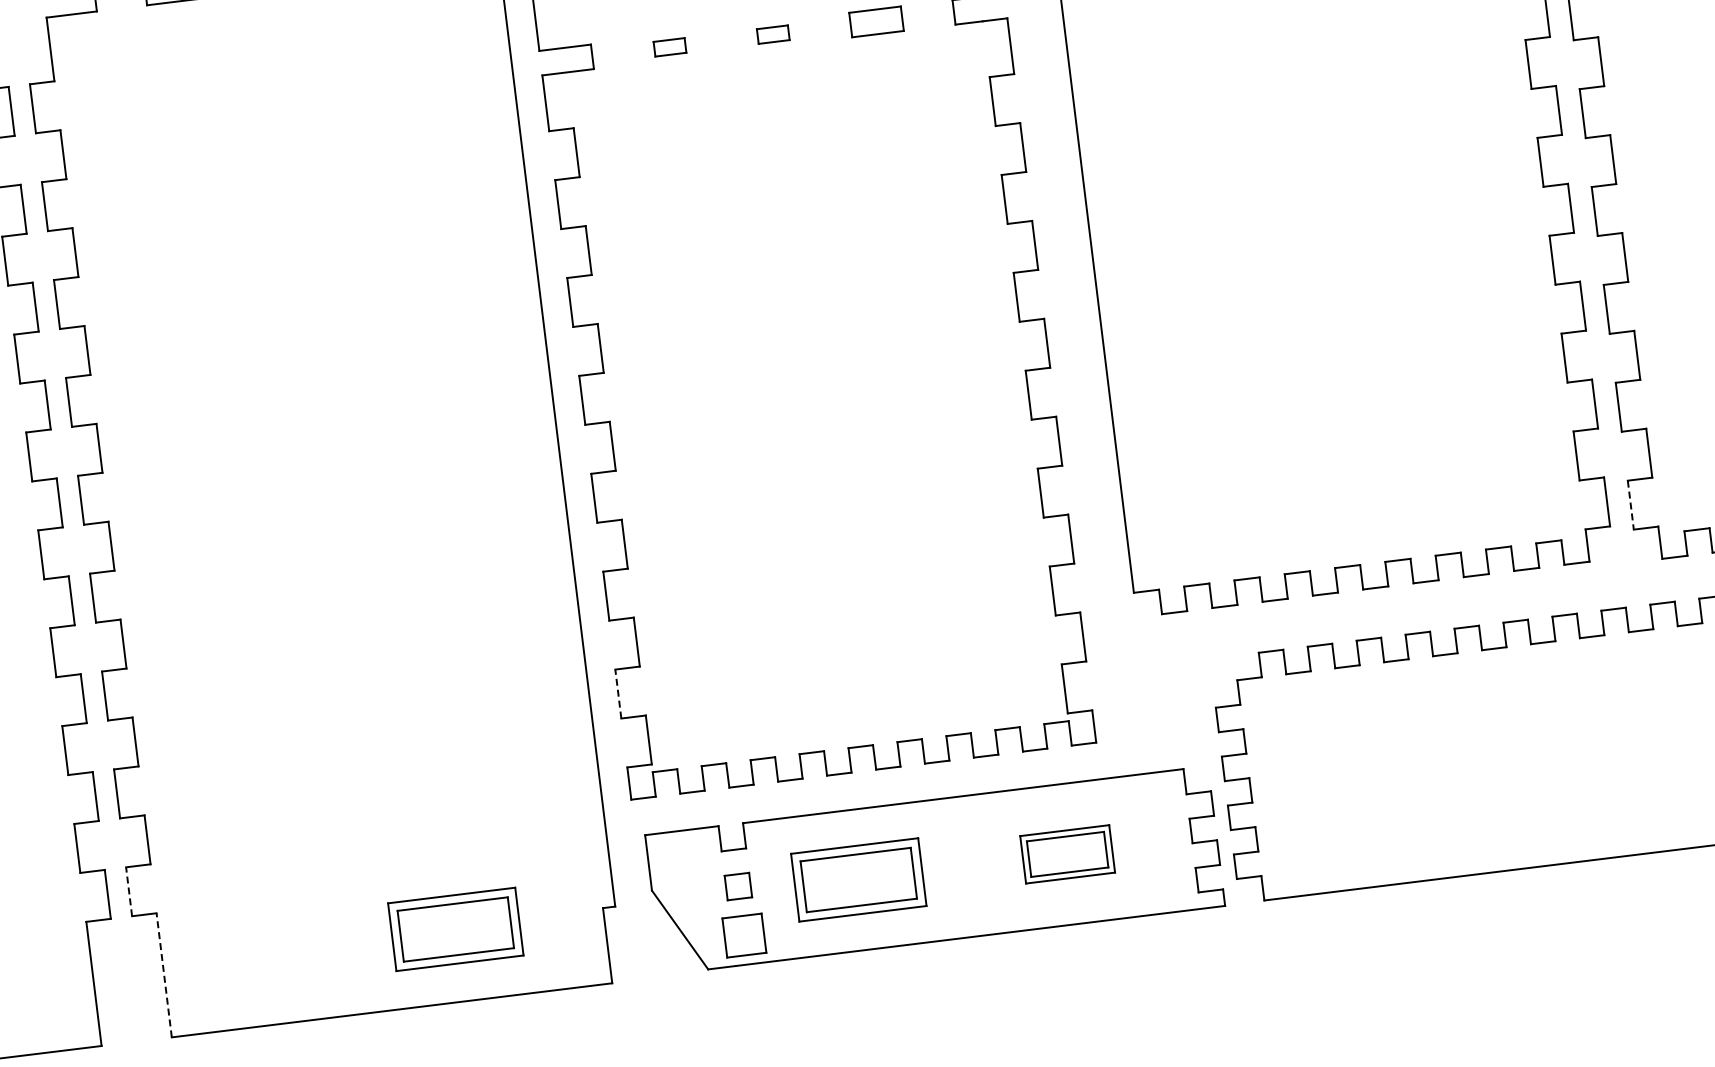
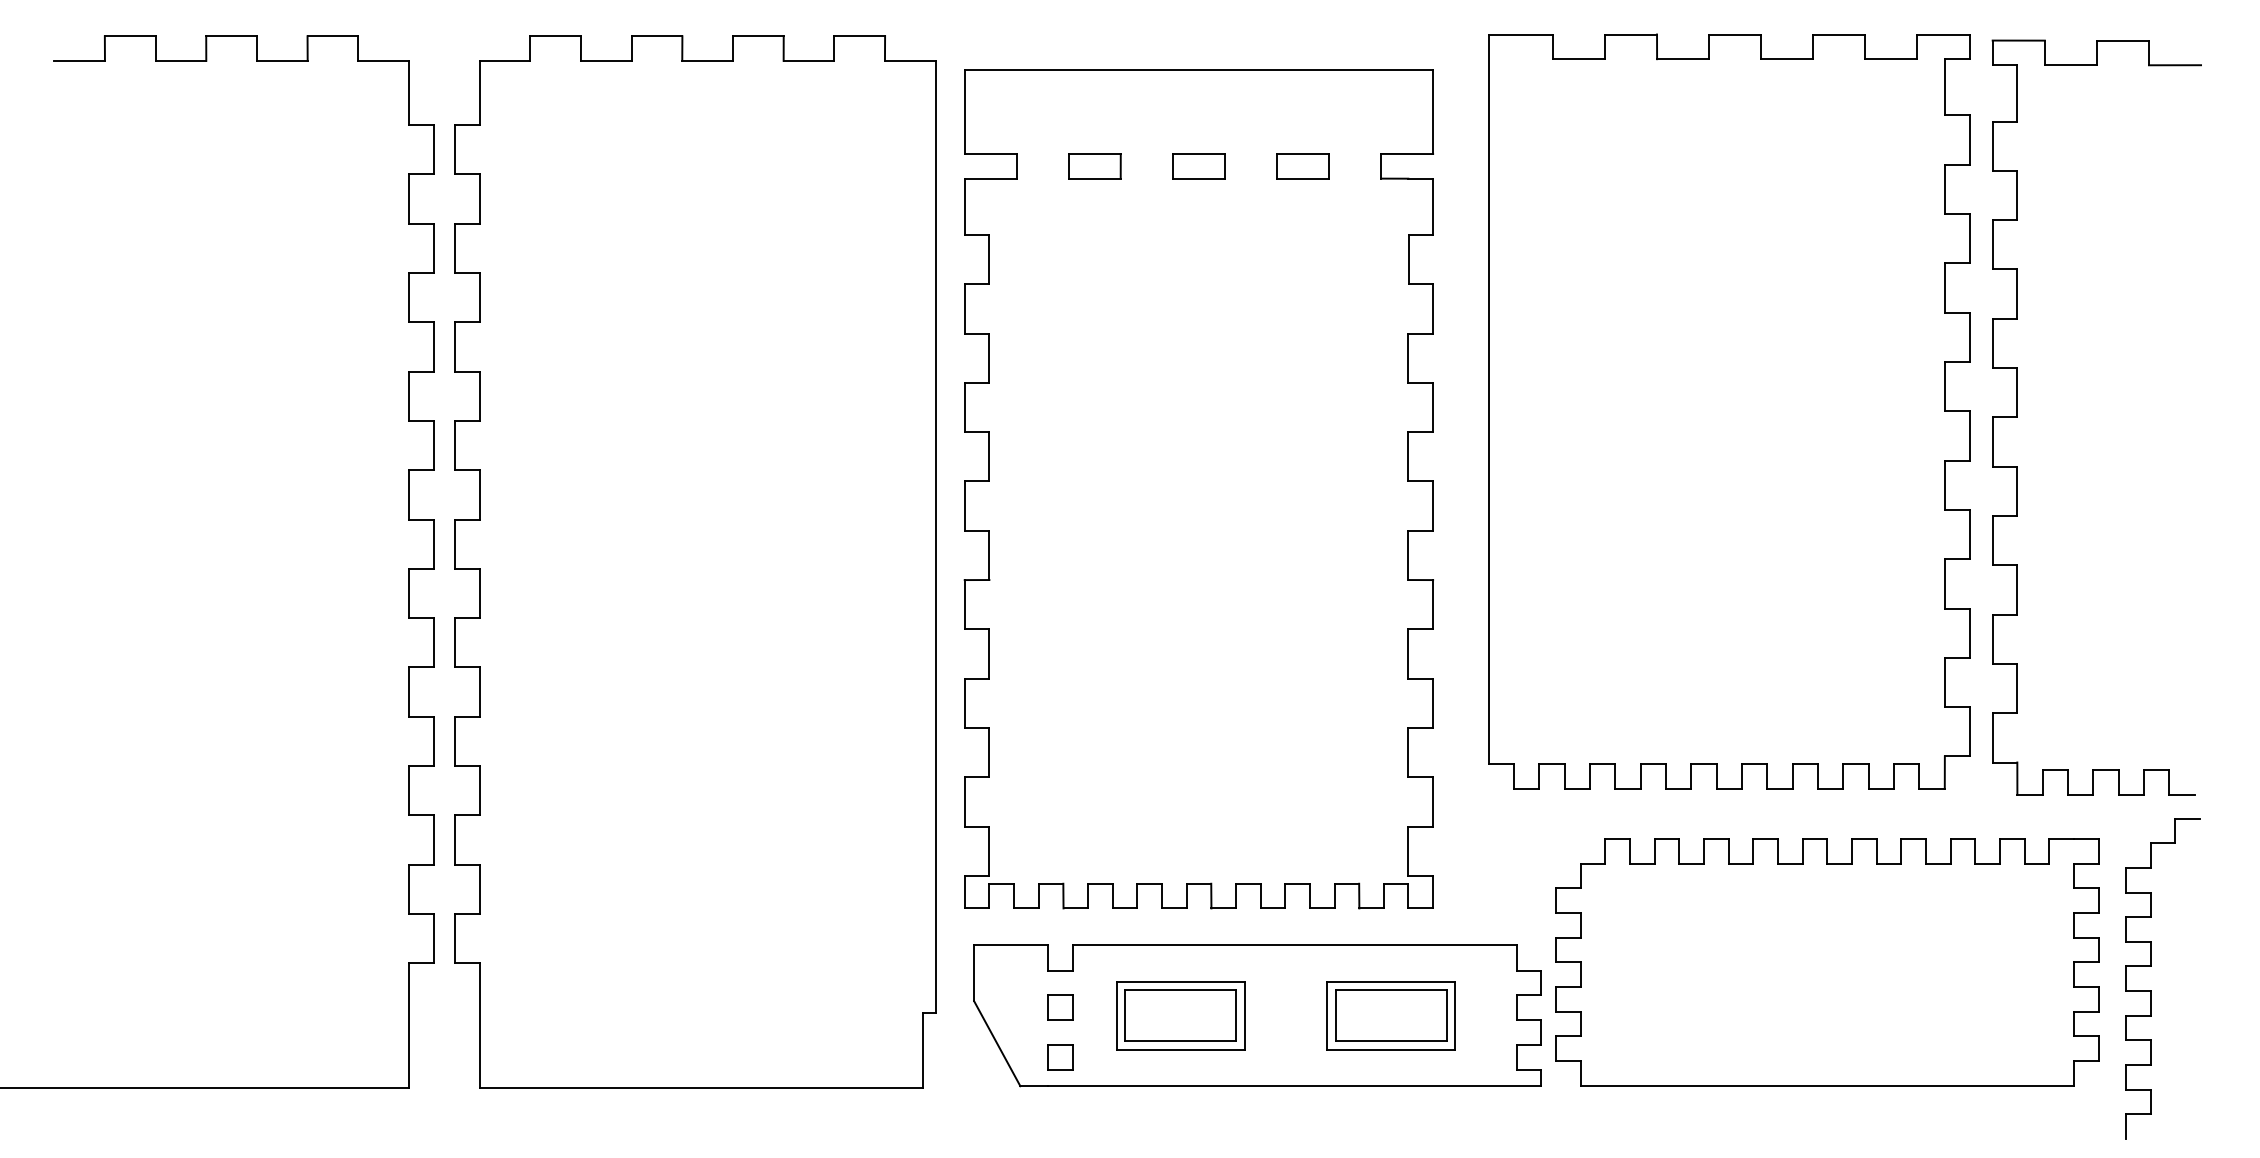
part: (772, 34) -> (1198, 166), size x1.67
part: (669, 47) -> (1094, 166), size x1.67
line: (1630, 504) -> (1992, 737), dashed -> solid
line: (618, 693) -> (964, 801), dashed -> solid
part: (1066, 854) -> (1390, 1015), size x1.43
line: (129, 891) -> (455, 938), dashed -> solid
part: (455, 929) -> (774, 1015), removed
part: (744, 936) -> (1060, 1057), size x0.62
line: (163, 975) -> (479, 1025), dashed -> solid

